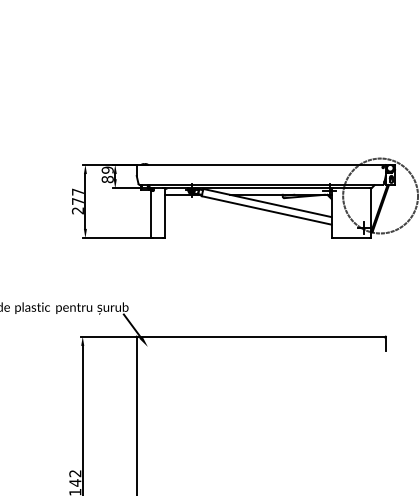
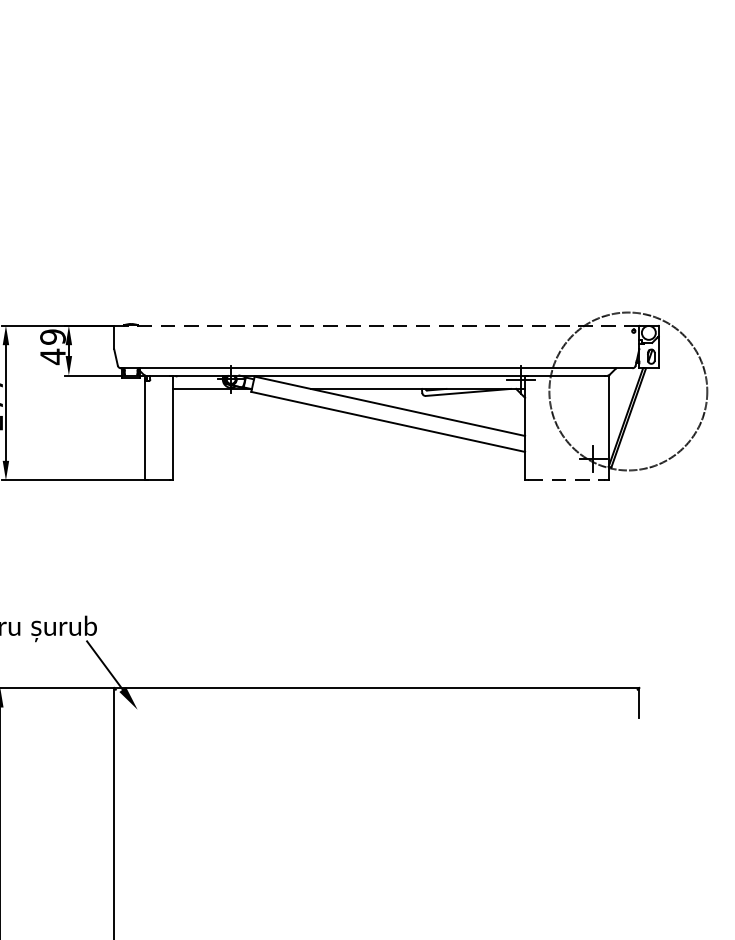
line: (261, 164) -> (377, 325), solid -> dashed
text: (107, 179) -> (52, 356), 89 -> 49
line: (351, 238) -> (567, 481), solid -> dashed

